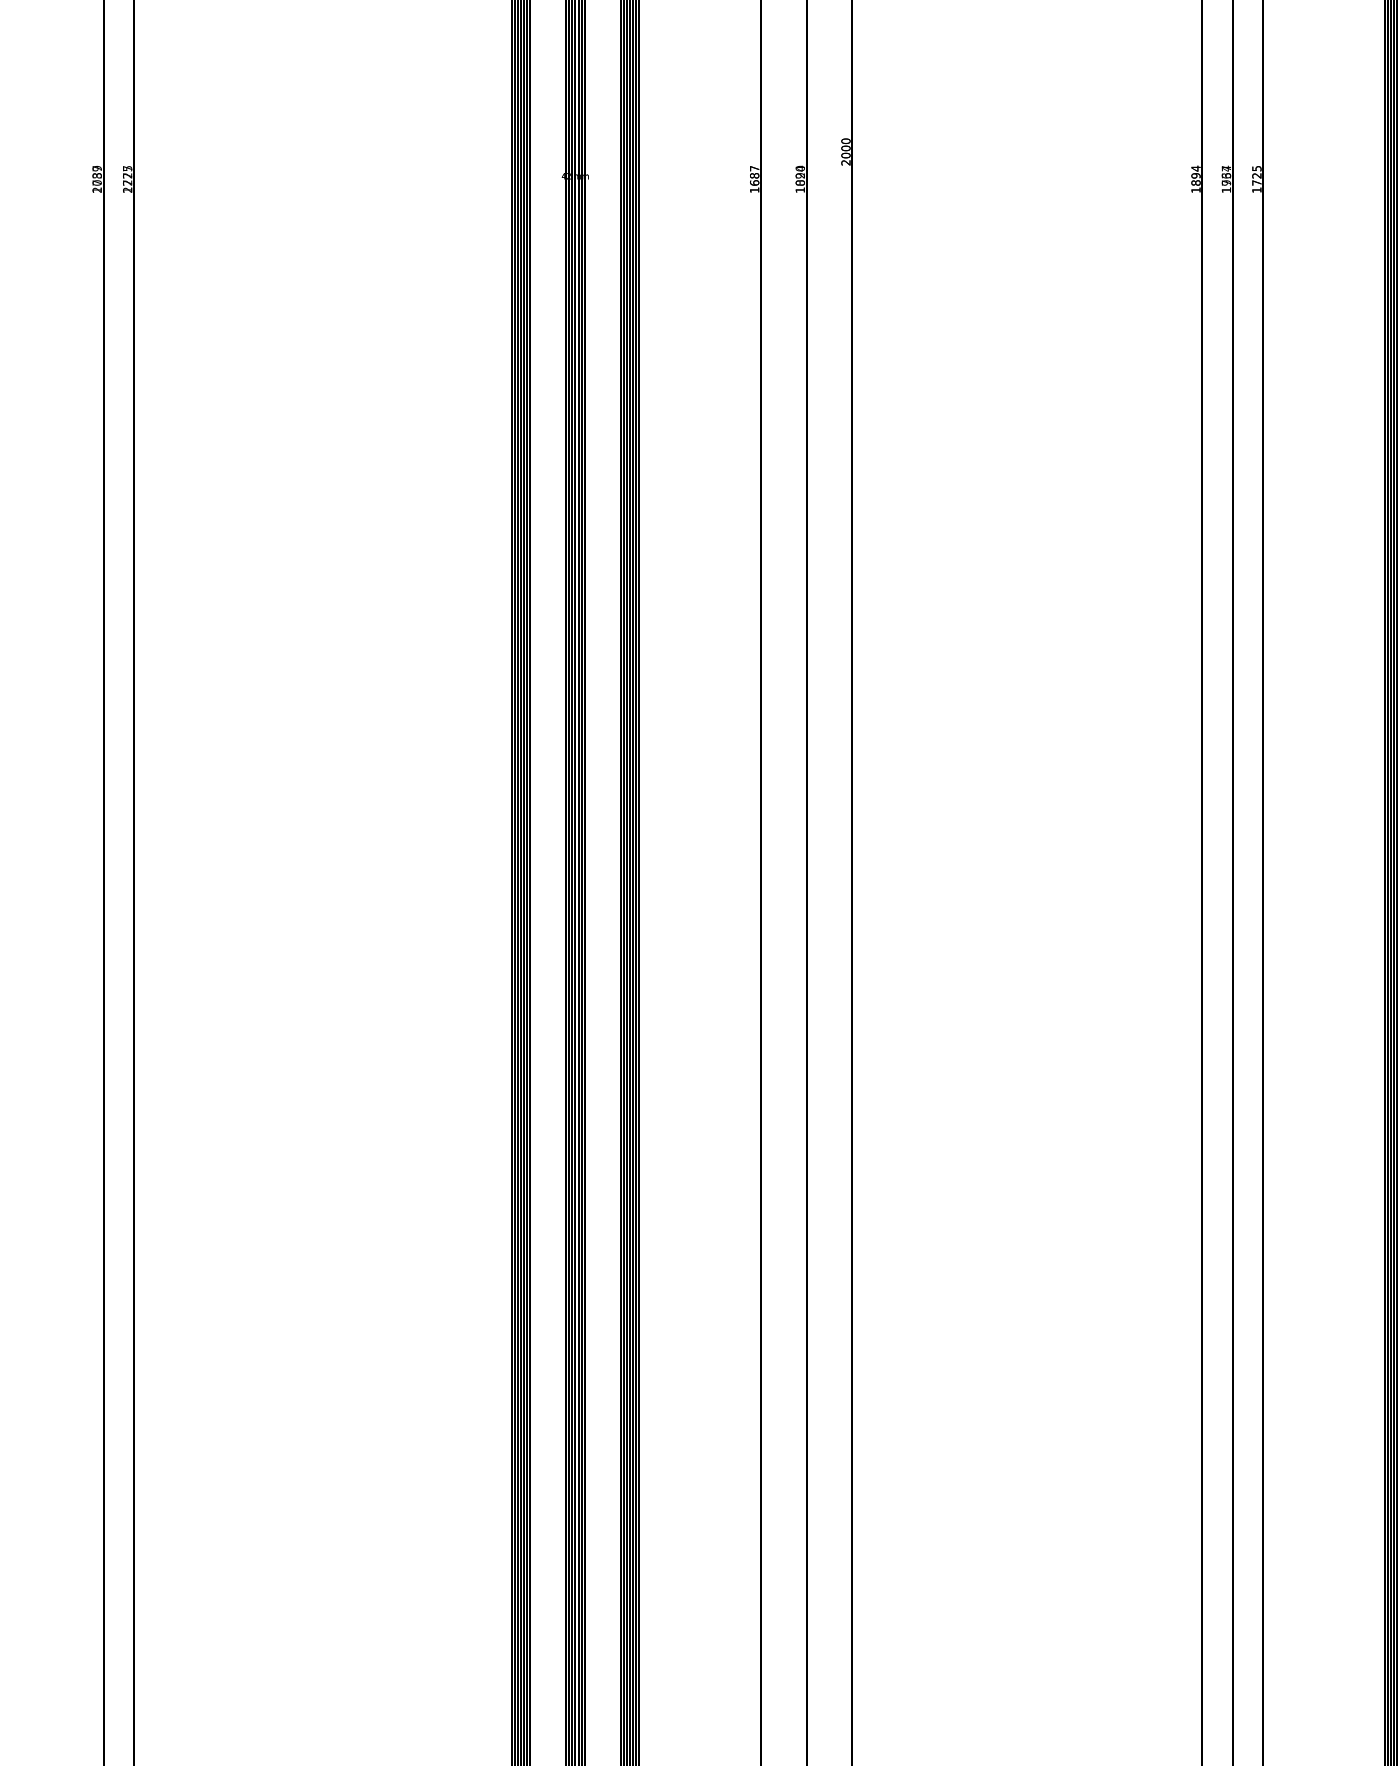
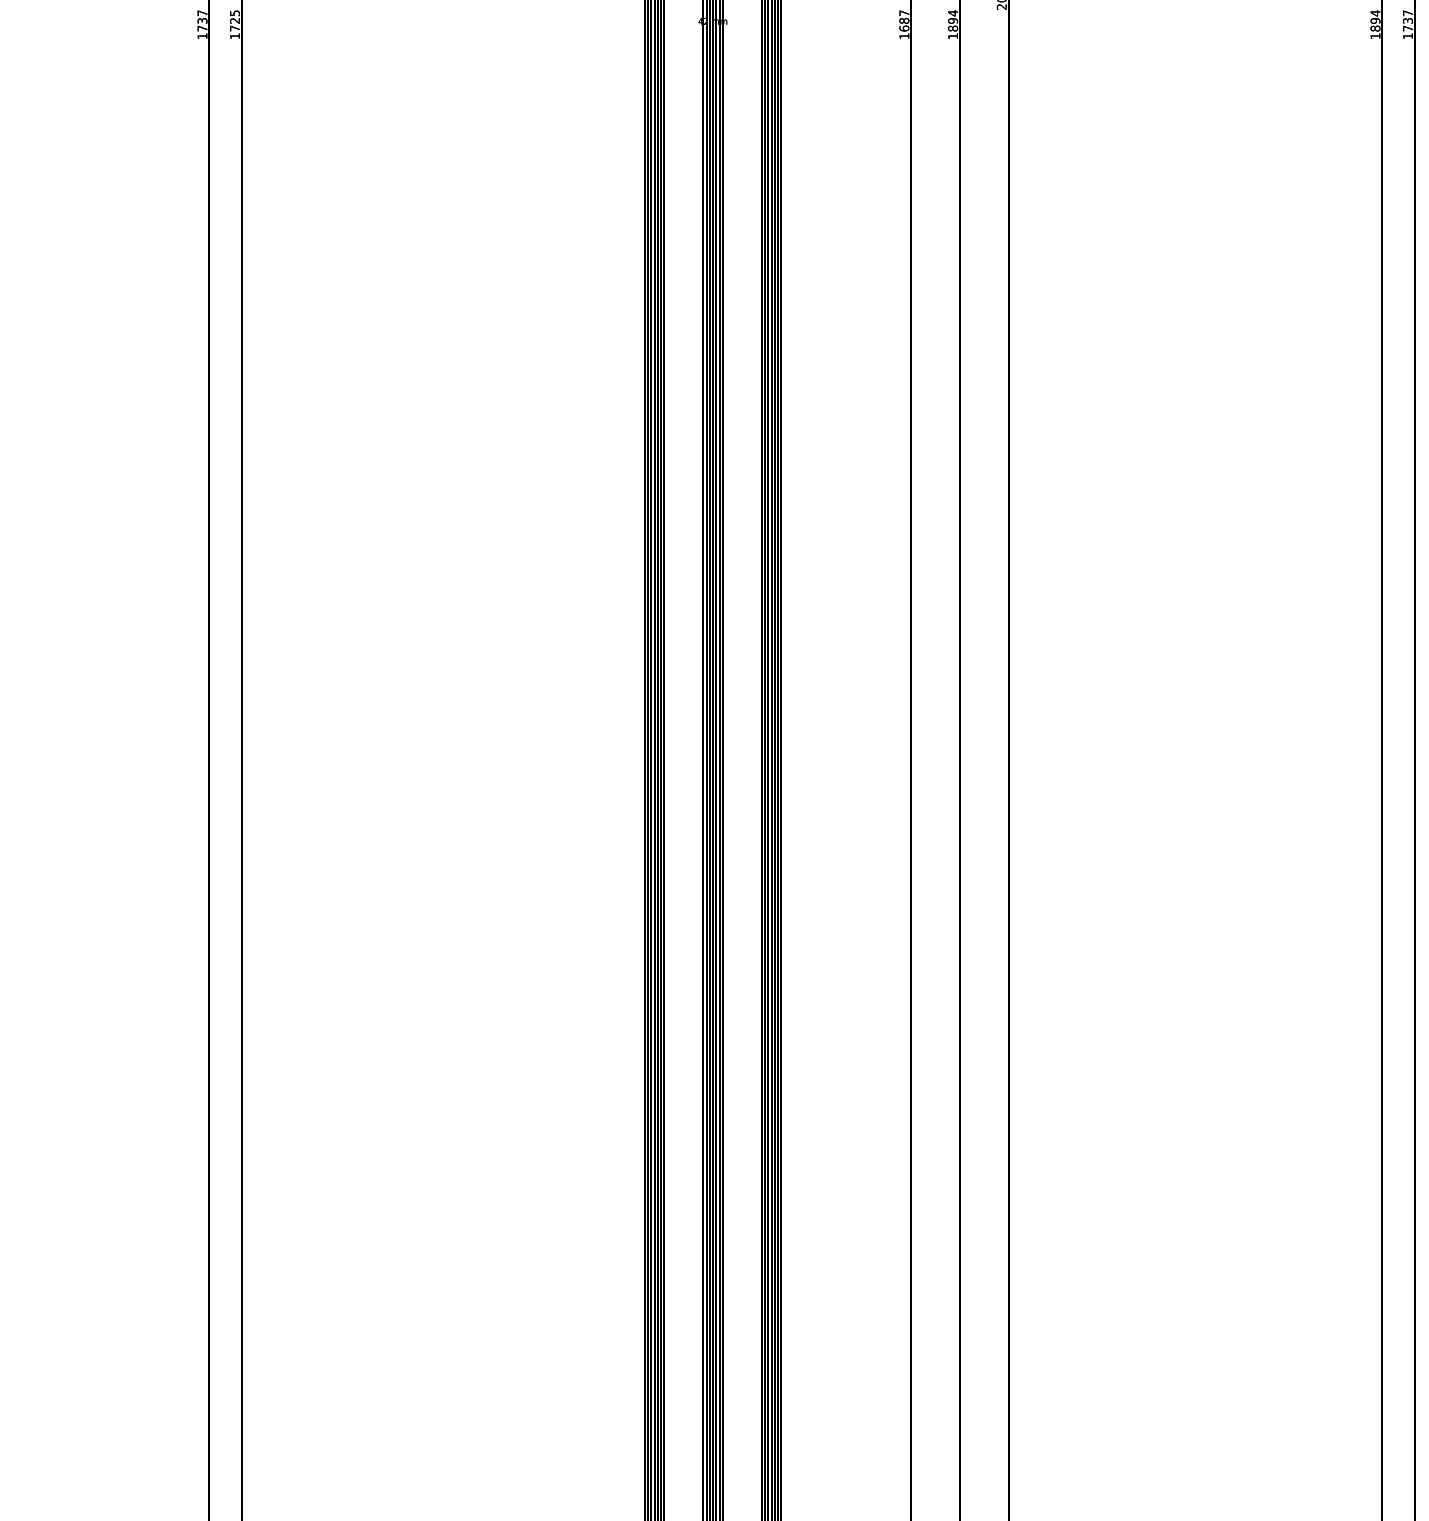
text: (799, 175) -> (952, 20), 1020 -> 1894
text: (1226, 175) -> (1408, 20), 1964 -> 1737
text: (96, 178) -> (201, 23), 2089 -> 1737
text: (127, 179) -> (234, 24), 2277 -> 1725

